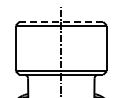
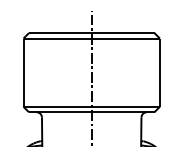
line: (61, 21) -> (92, 32), dashed -> solid

